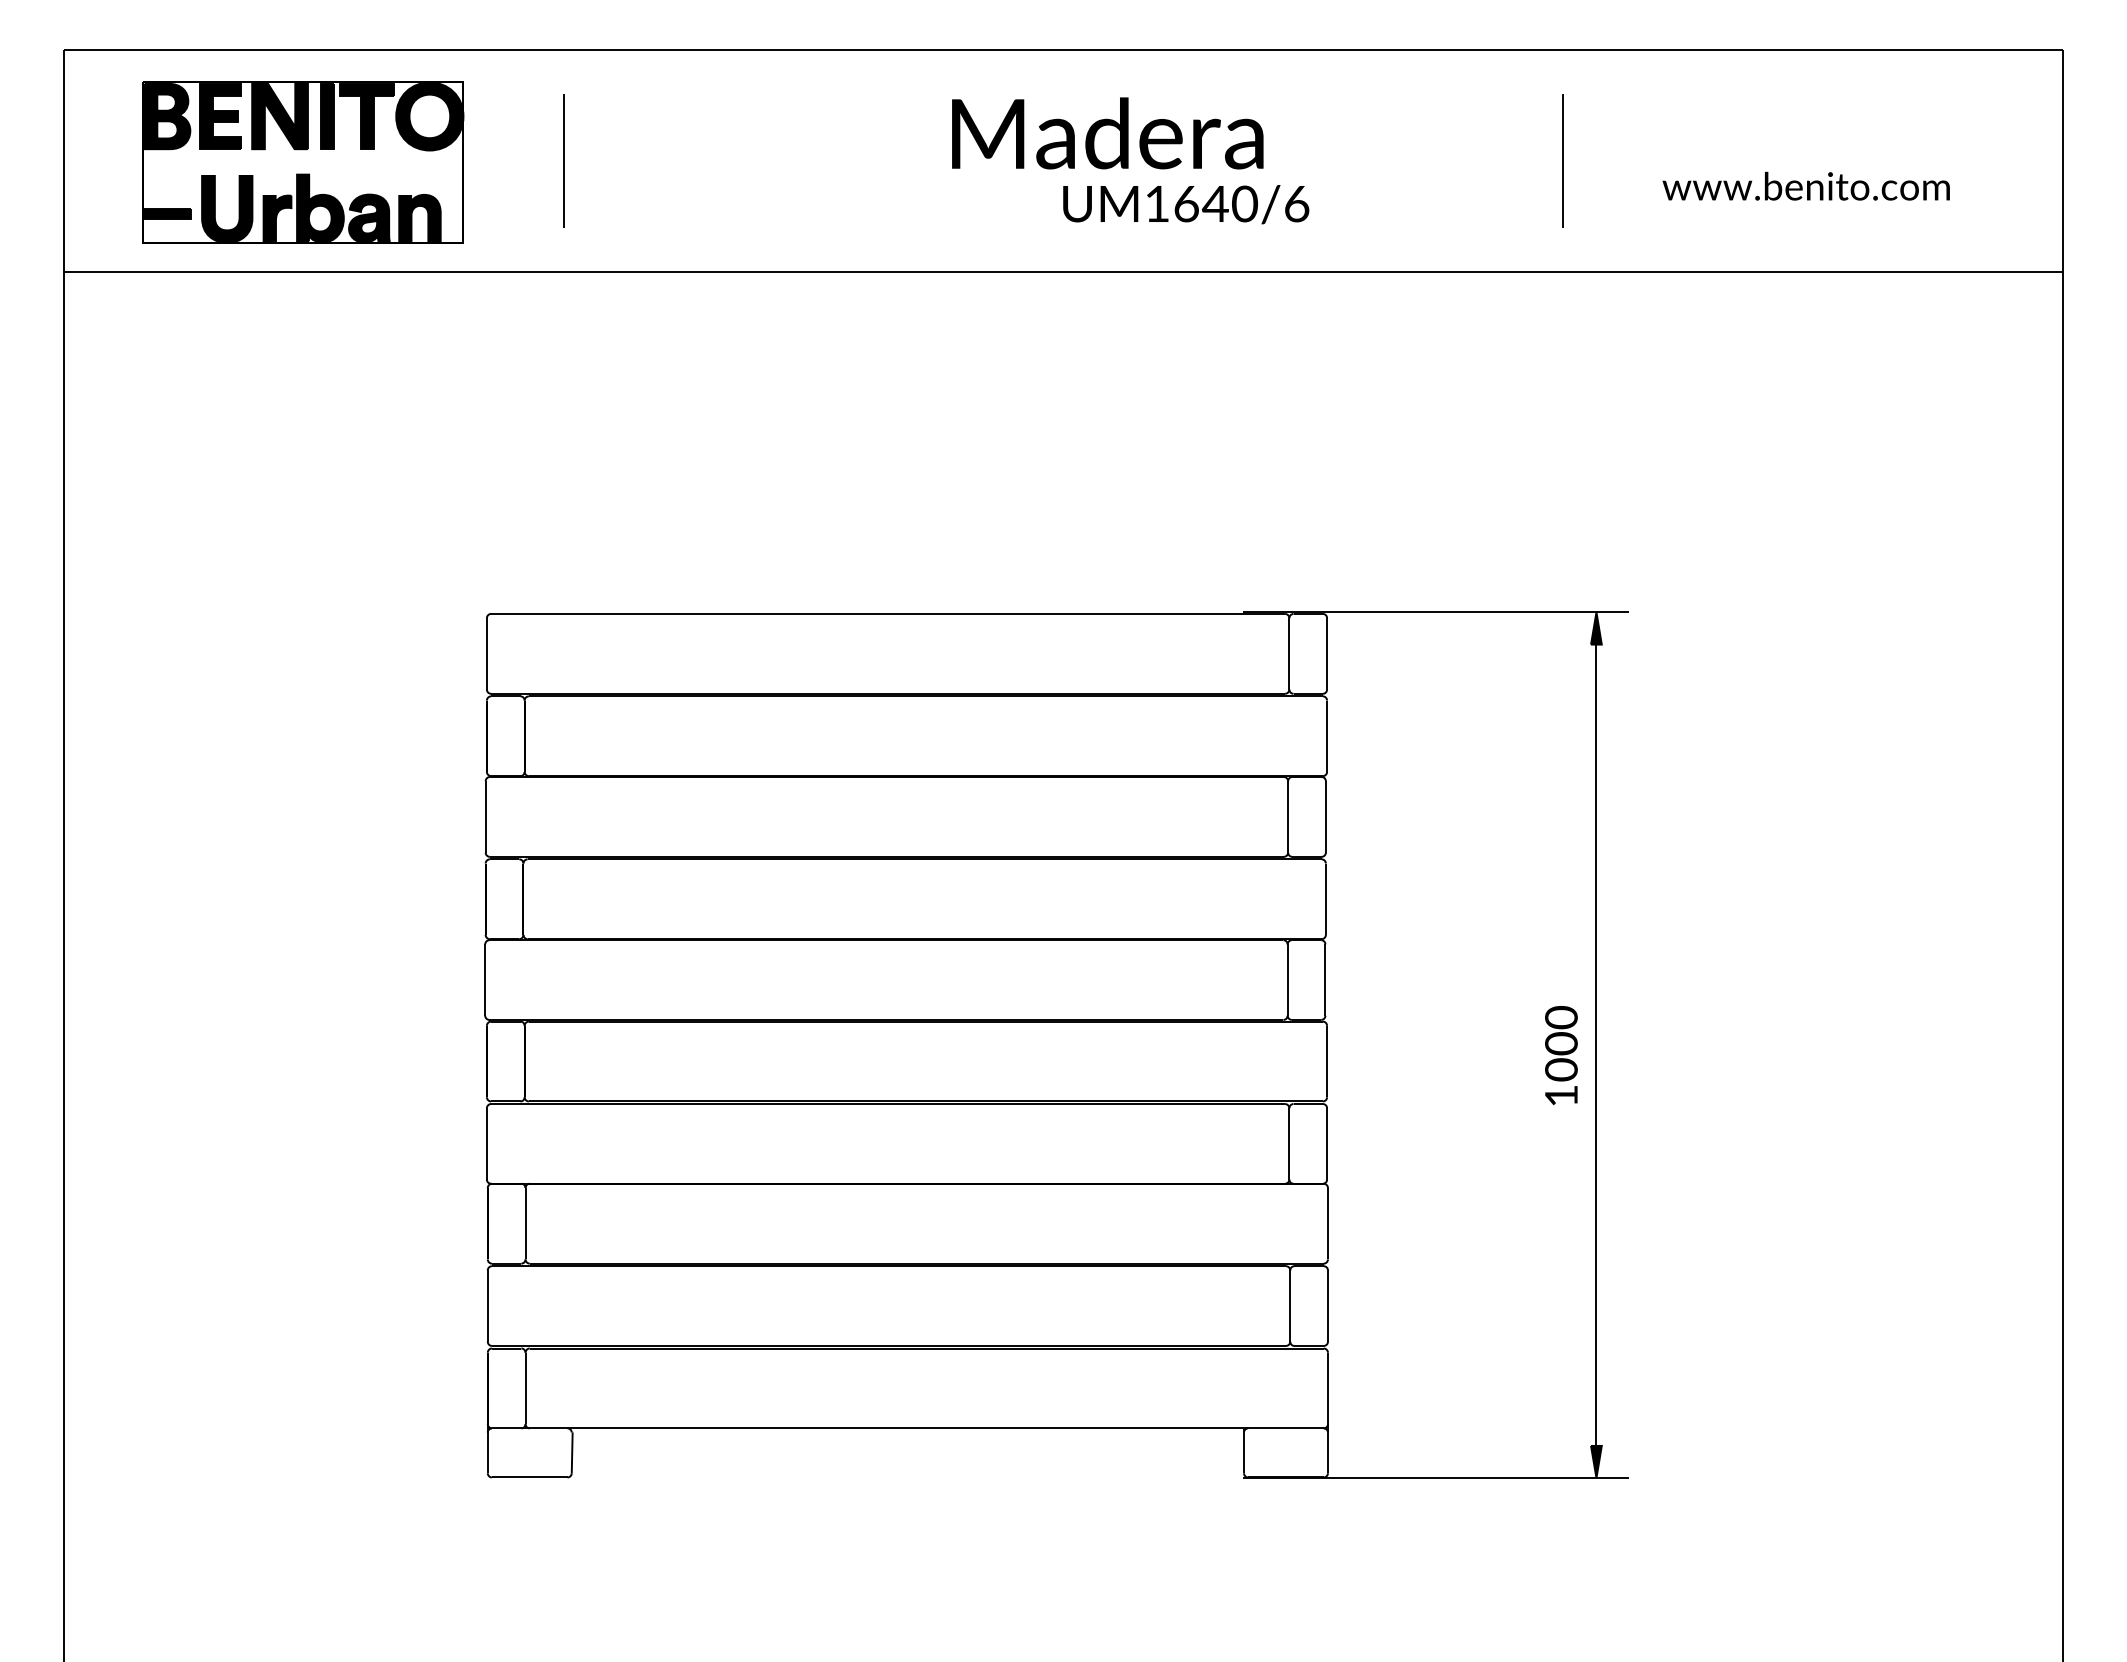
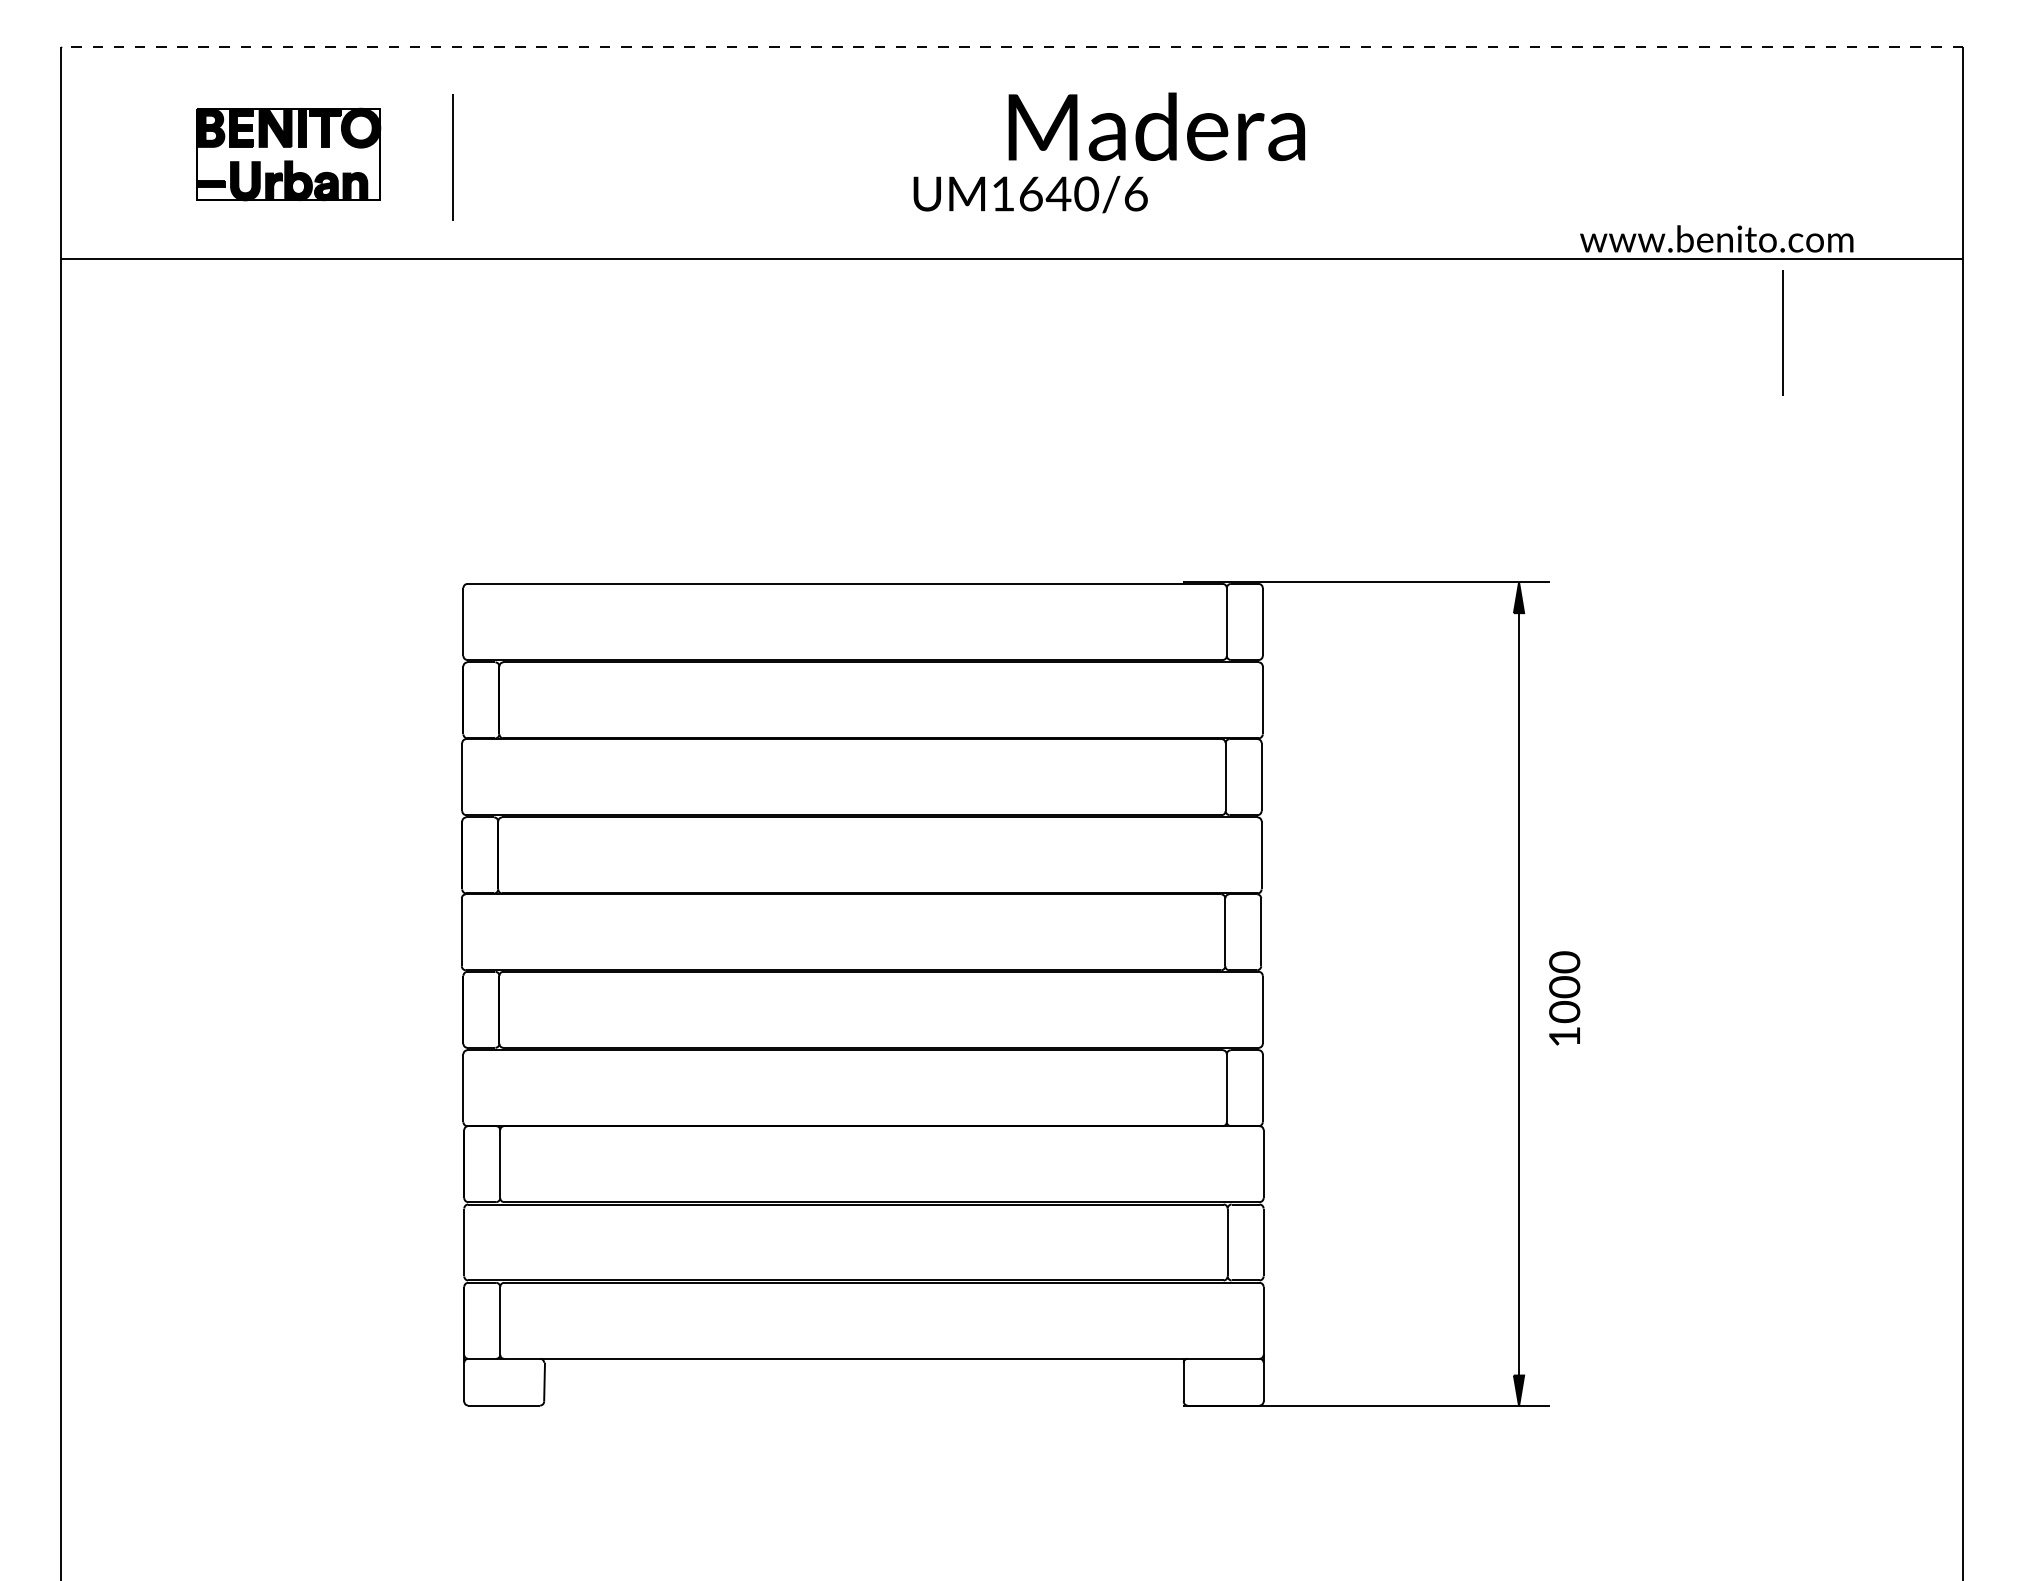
line: (1063, 49) -> (1012, 46), solid -> dashed
text: (1107, 133) -> (1156, 126), moved
line: (563, 160) -> (452, 157), moved
line: (1562, 160) -> (1782, 332), moved
part: (303, 162) -> (288, 154), size x0.6
text: (1805, 185) -> (1716, 238), moved
text: (1186, 204) -> (1031, 194), moved
text: (1561, 1055) -> (1564, 998), moved

